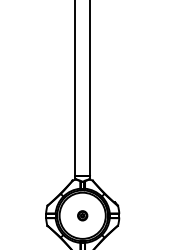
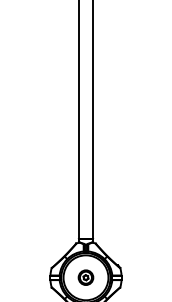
part: (82, 215) -> (85, 277), size x1.6

